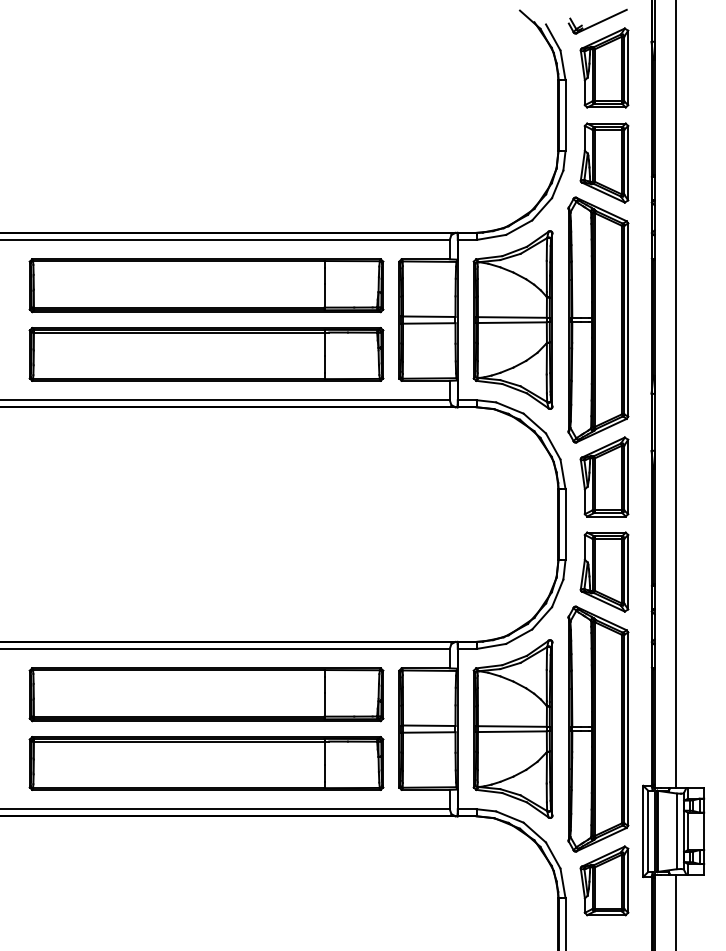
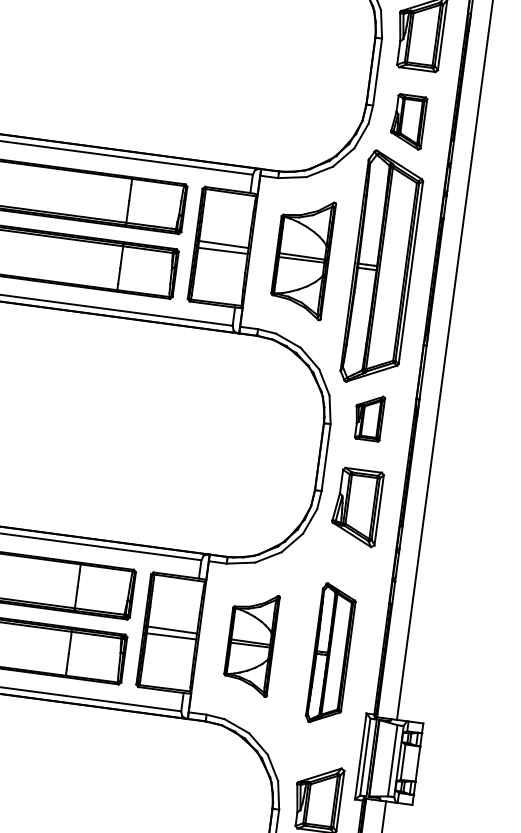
part: (604, 162) -> (408, 121), size x0.7
part: (512, 319) -> (301, 257), size x0.7
part: (604, 476) -> (368, 417), size x0.6
part: (512, 728) -> (250, 643), size x0.6
part: (598, 728) -> (331, 653), size x0.6

